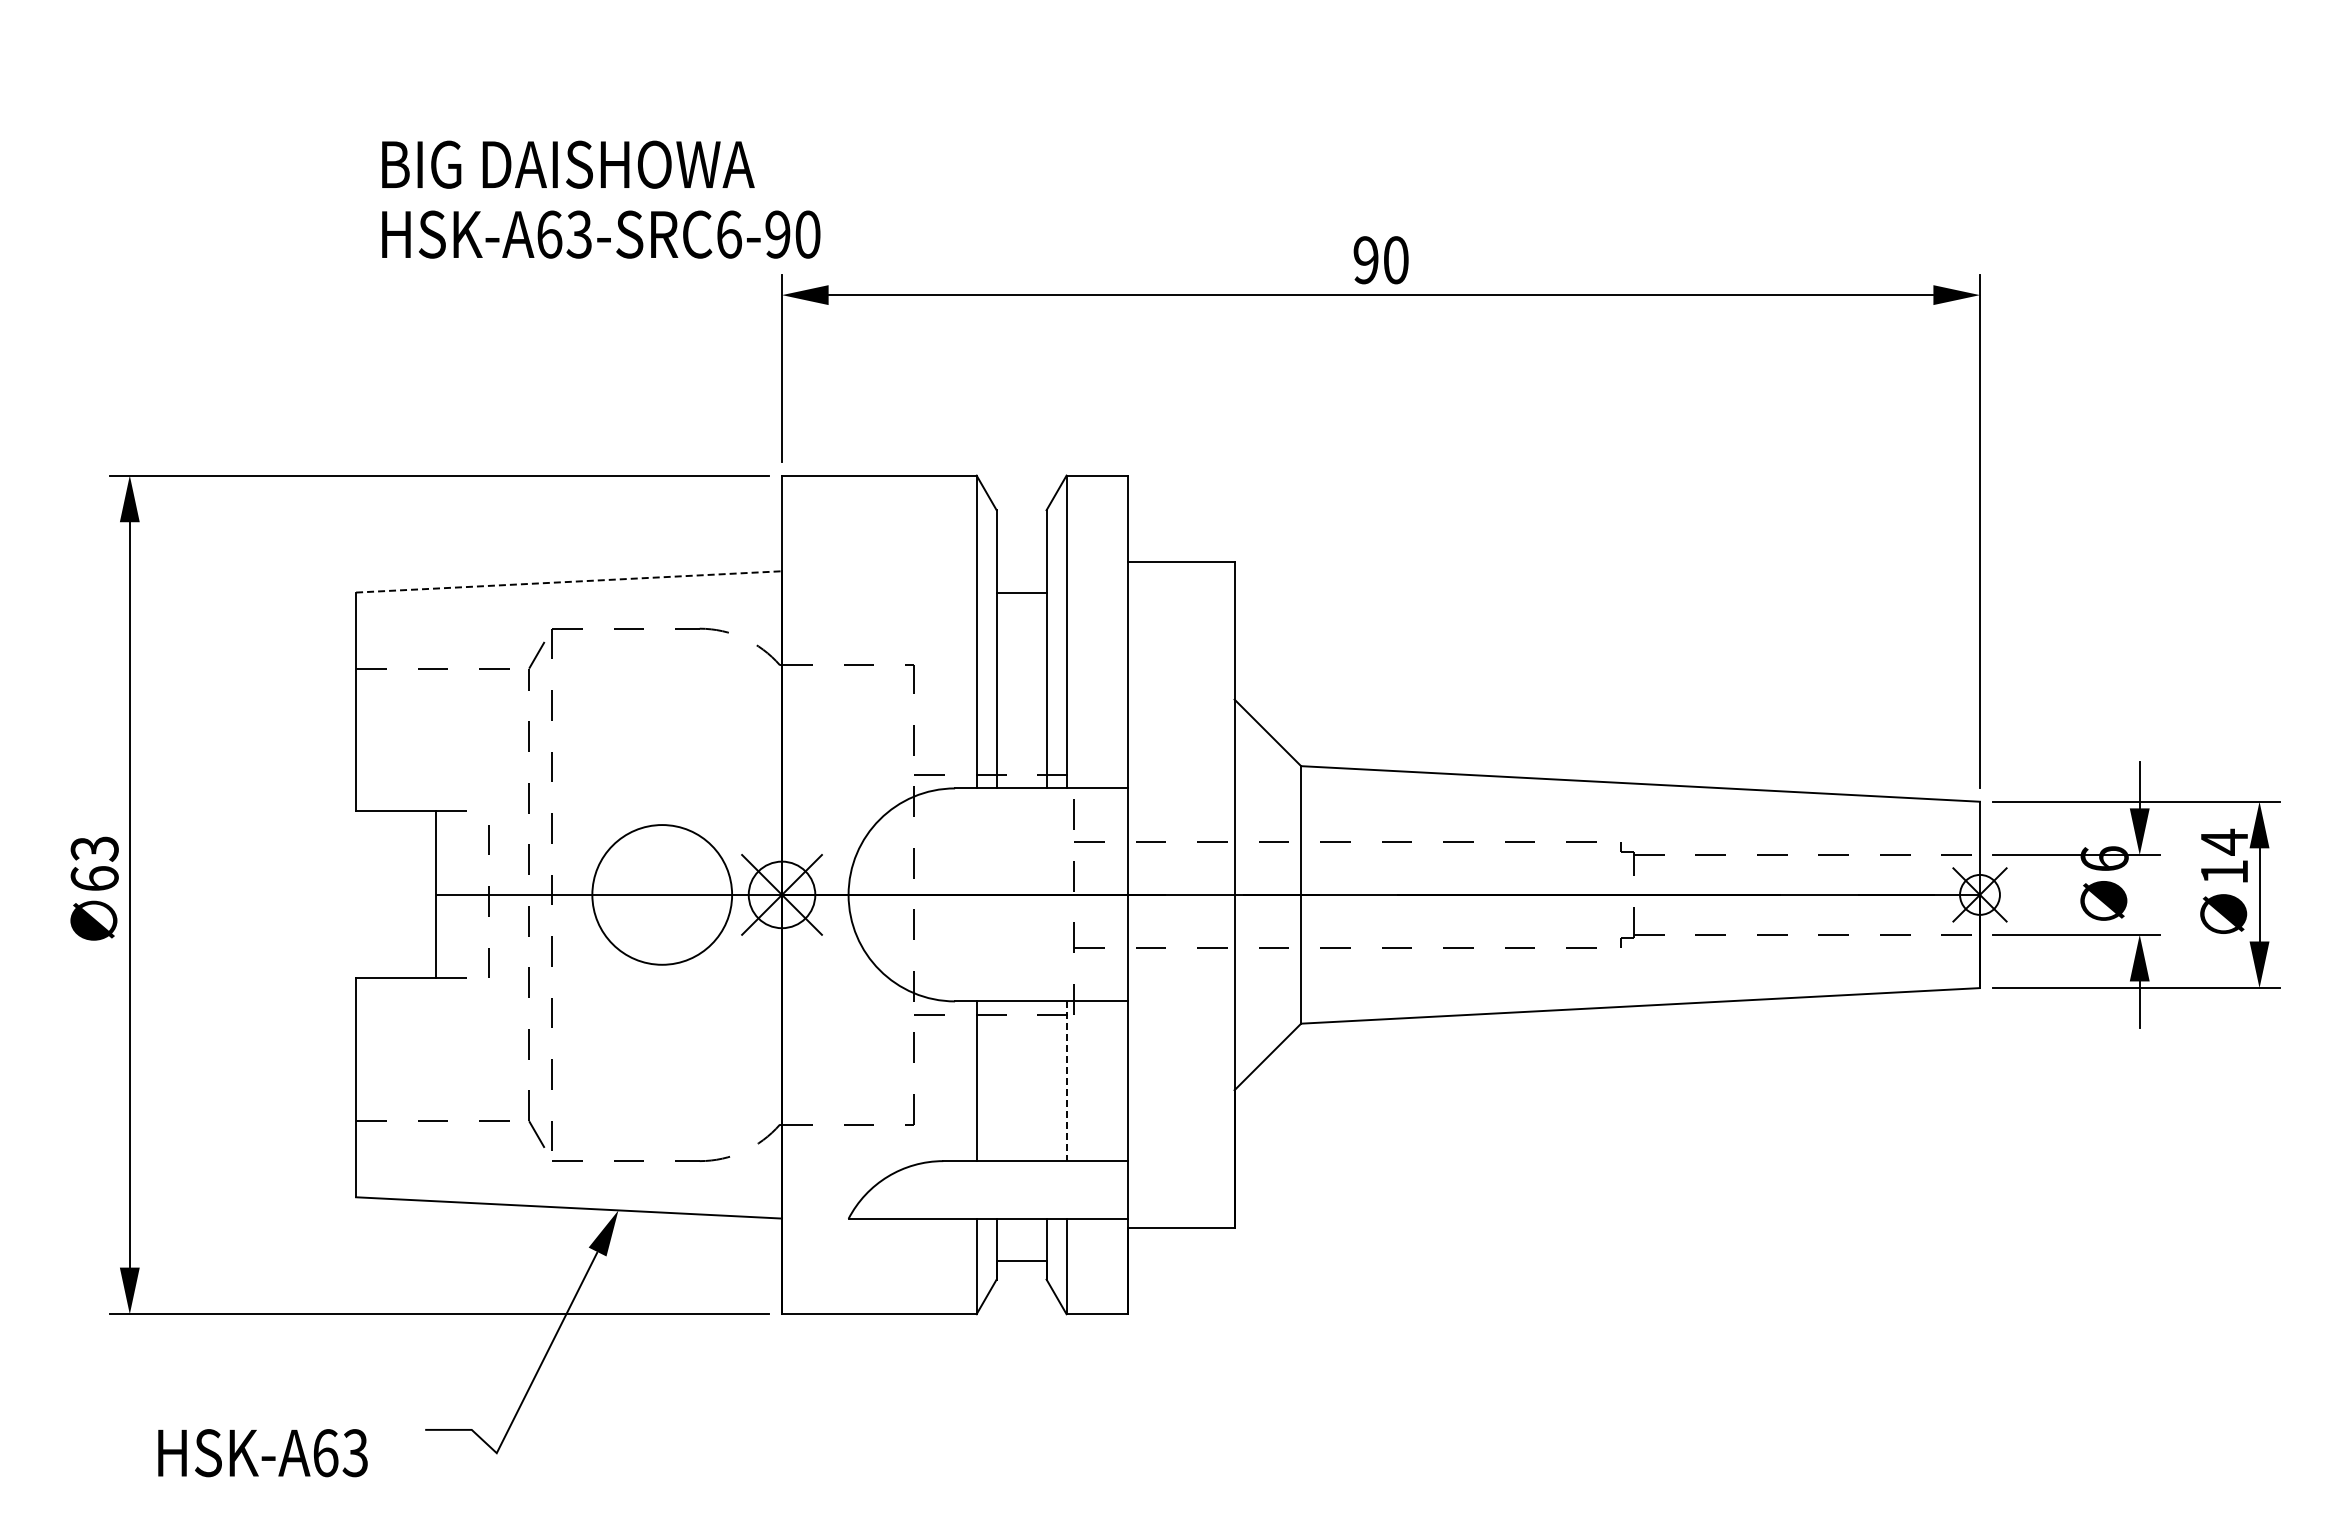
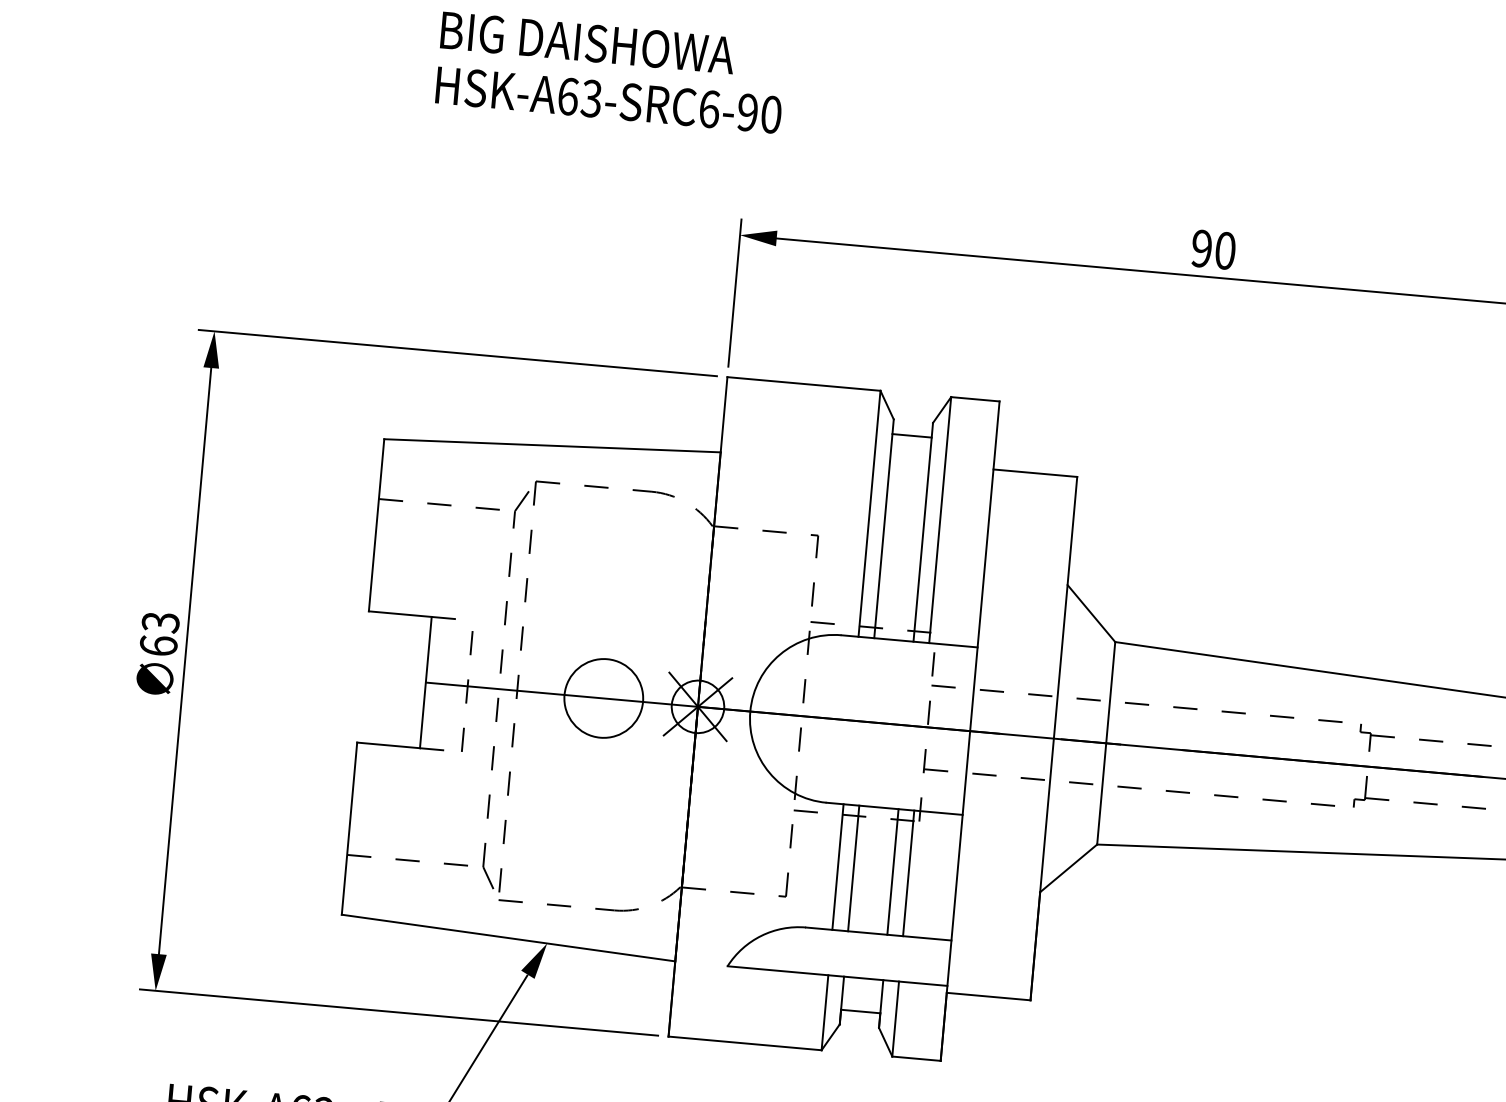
text: (601, 199) -> (611, 72), moved
line: (569, 581) -> (552, 445), dashed -> solid
line: (1021, 592) -> (912, 435), moved
circle: (662, 894) -> (604, 698), size x0.71
line: (996, 1081) -> (853, 868), added
line: (1046, 1081) -> (892, 872), added
line: (1066, 1081) -> (908, 873), dashed -> solid

